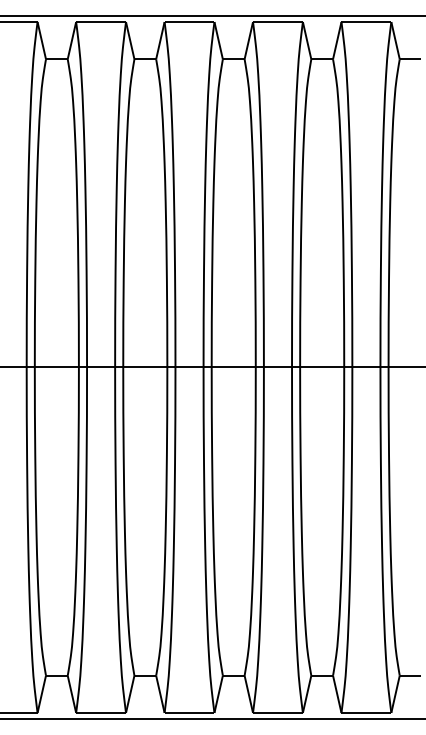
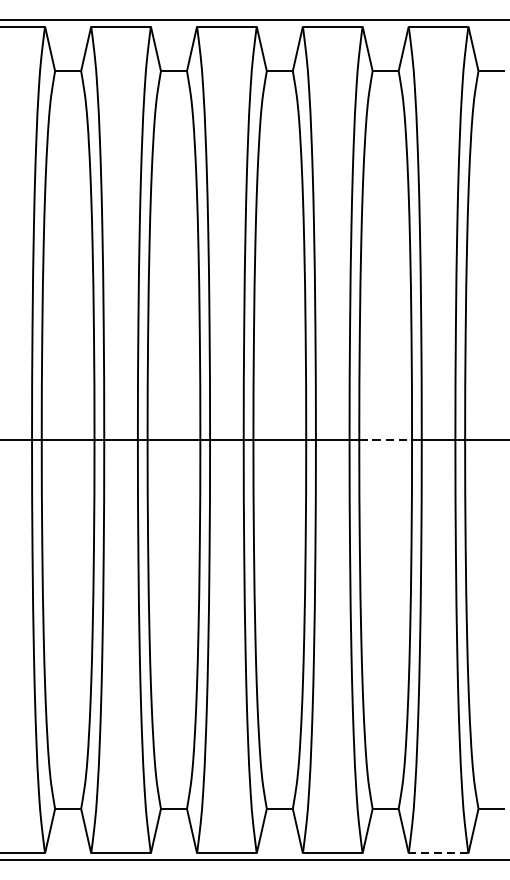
line: (322, 367) -> (386, 440), solid -> dashed
line: (366, 712) -> (438, 852), solid -> dashed

